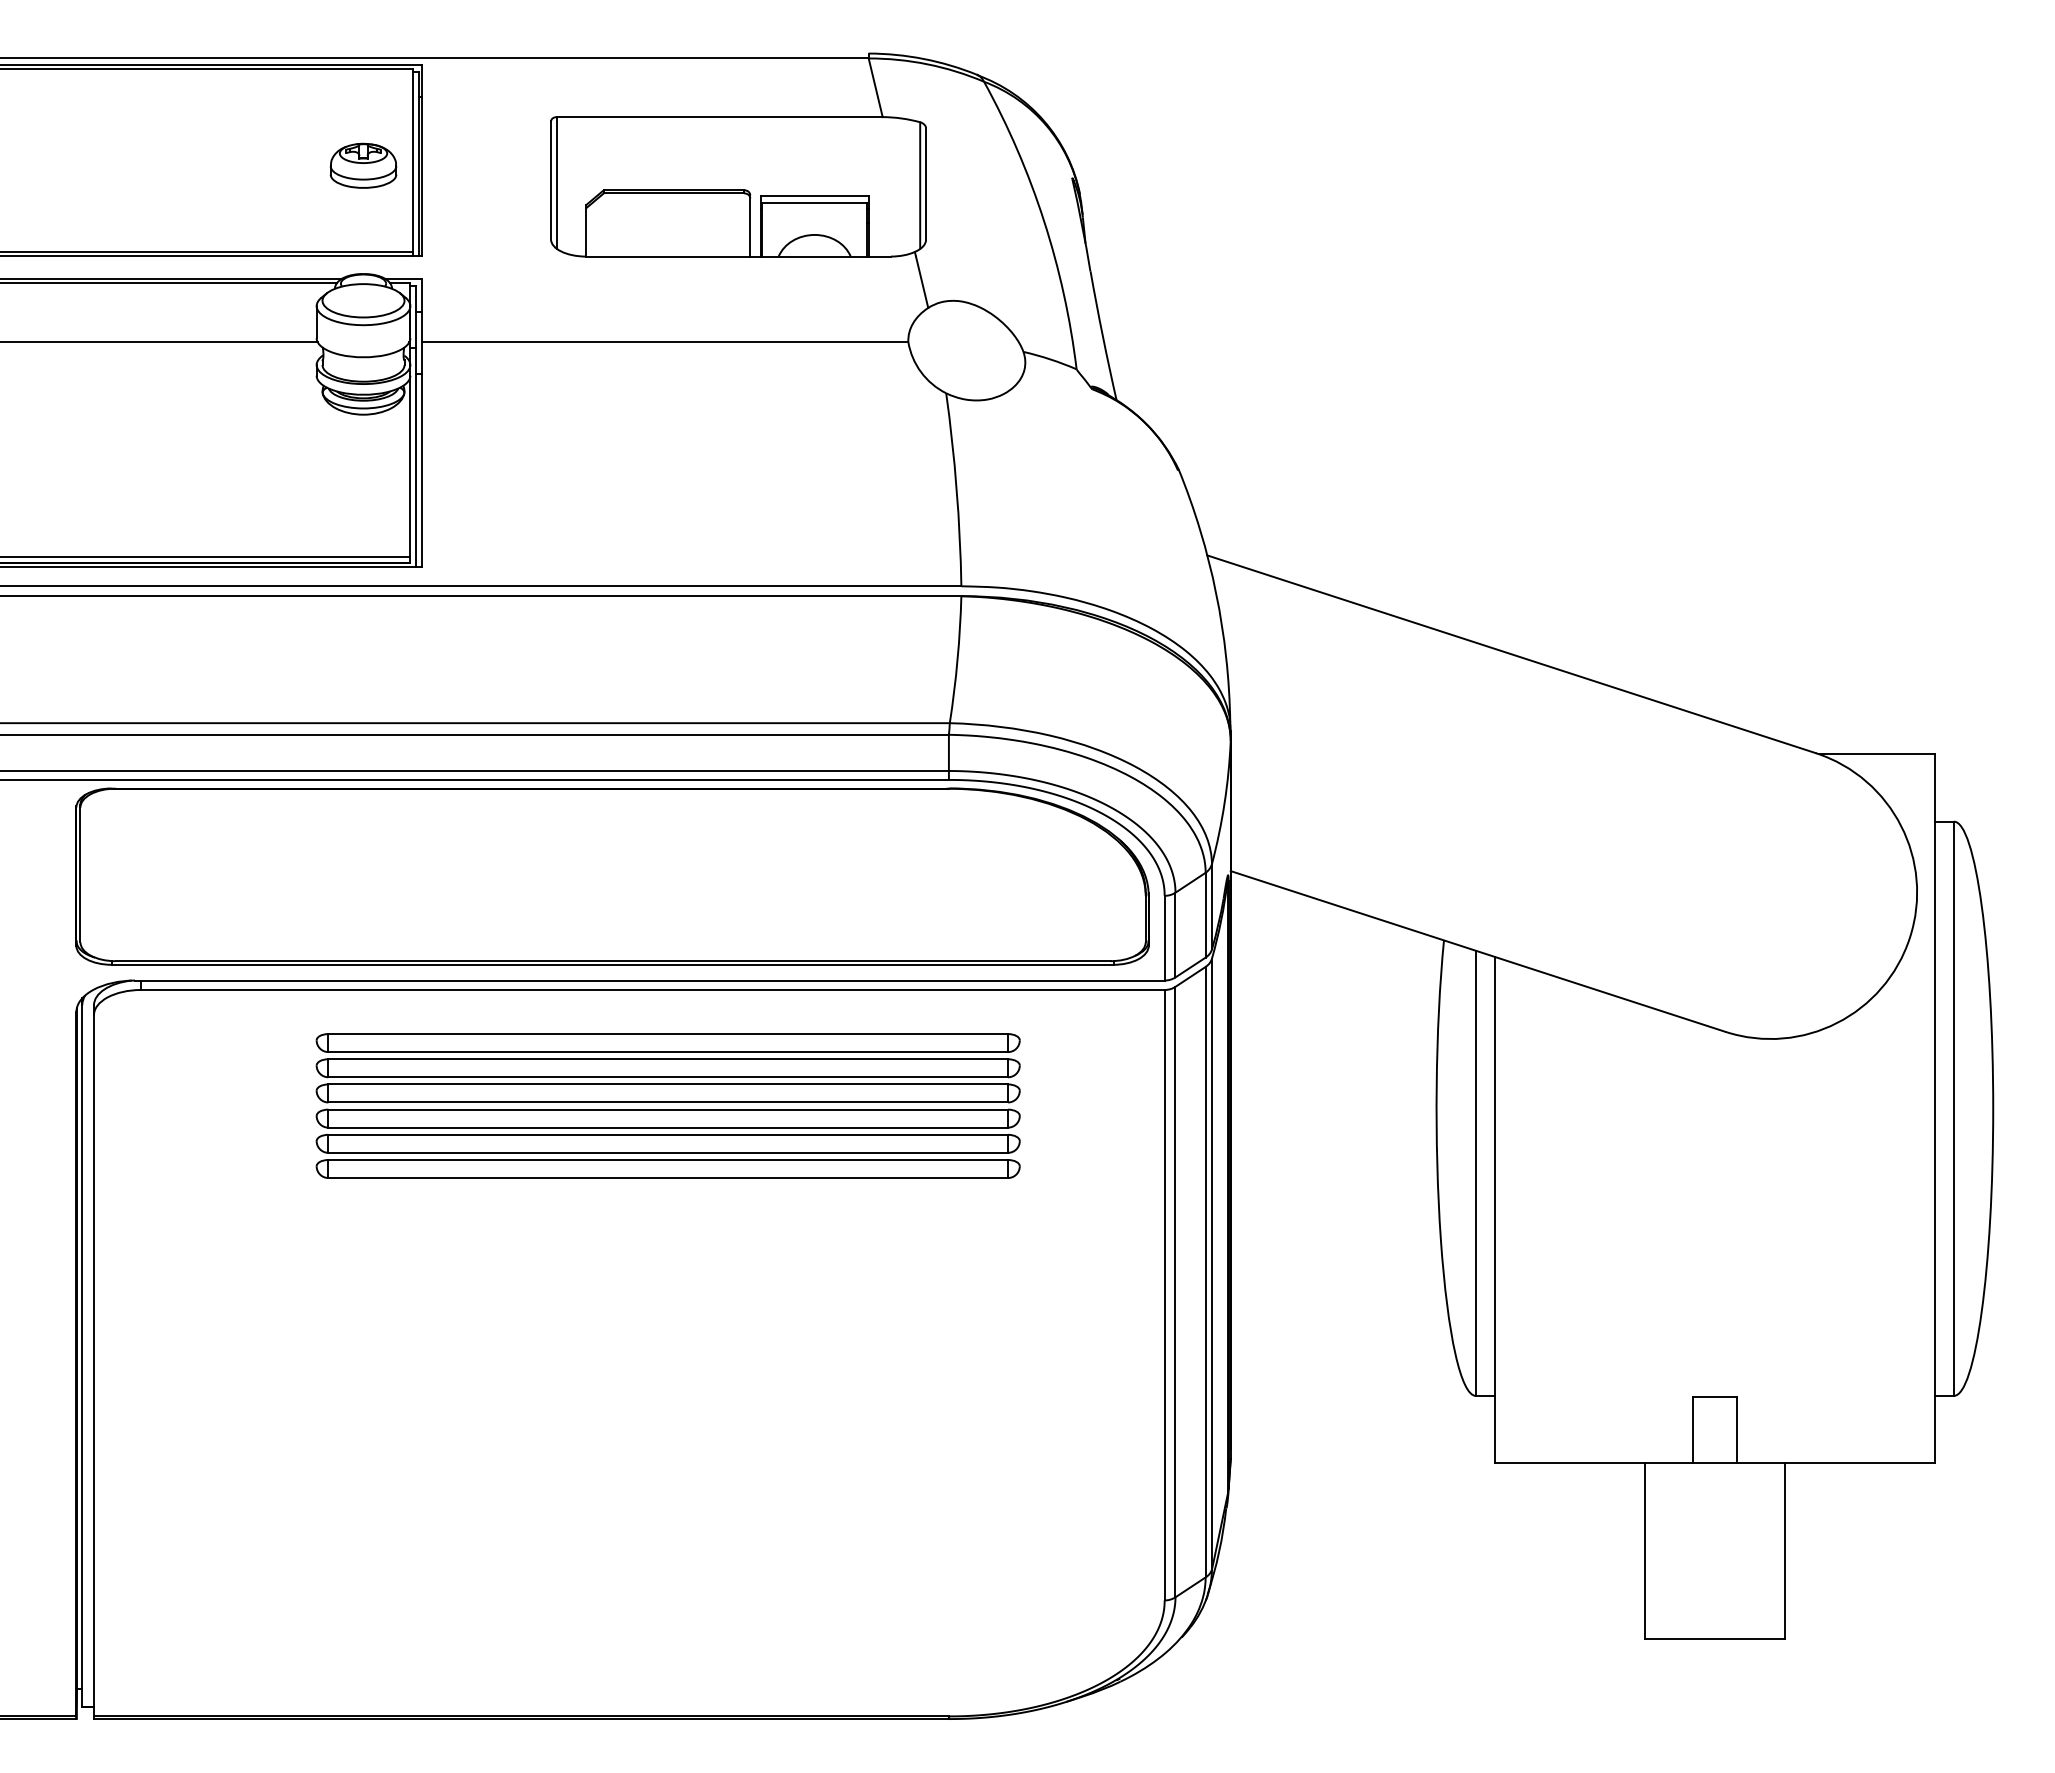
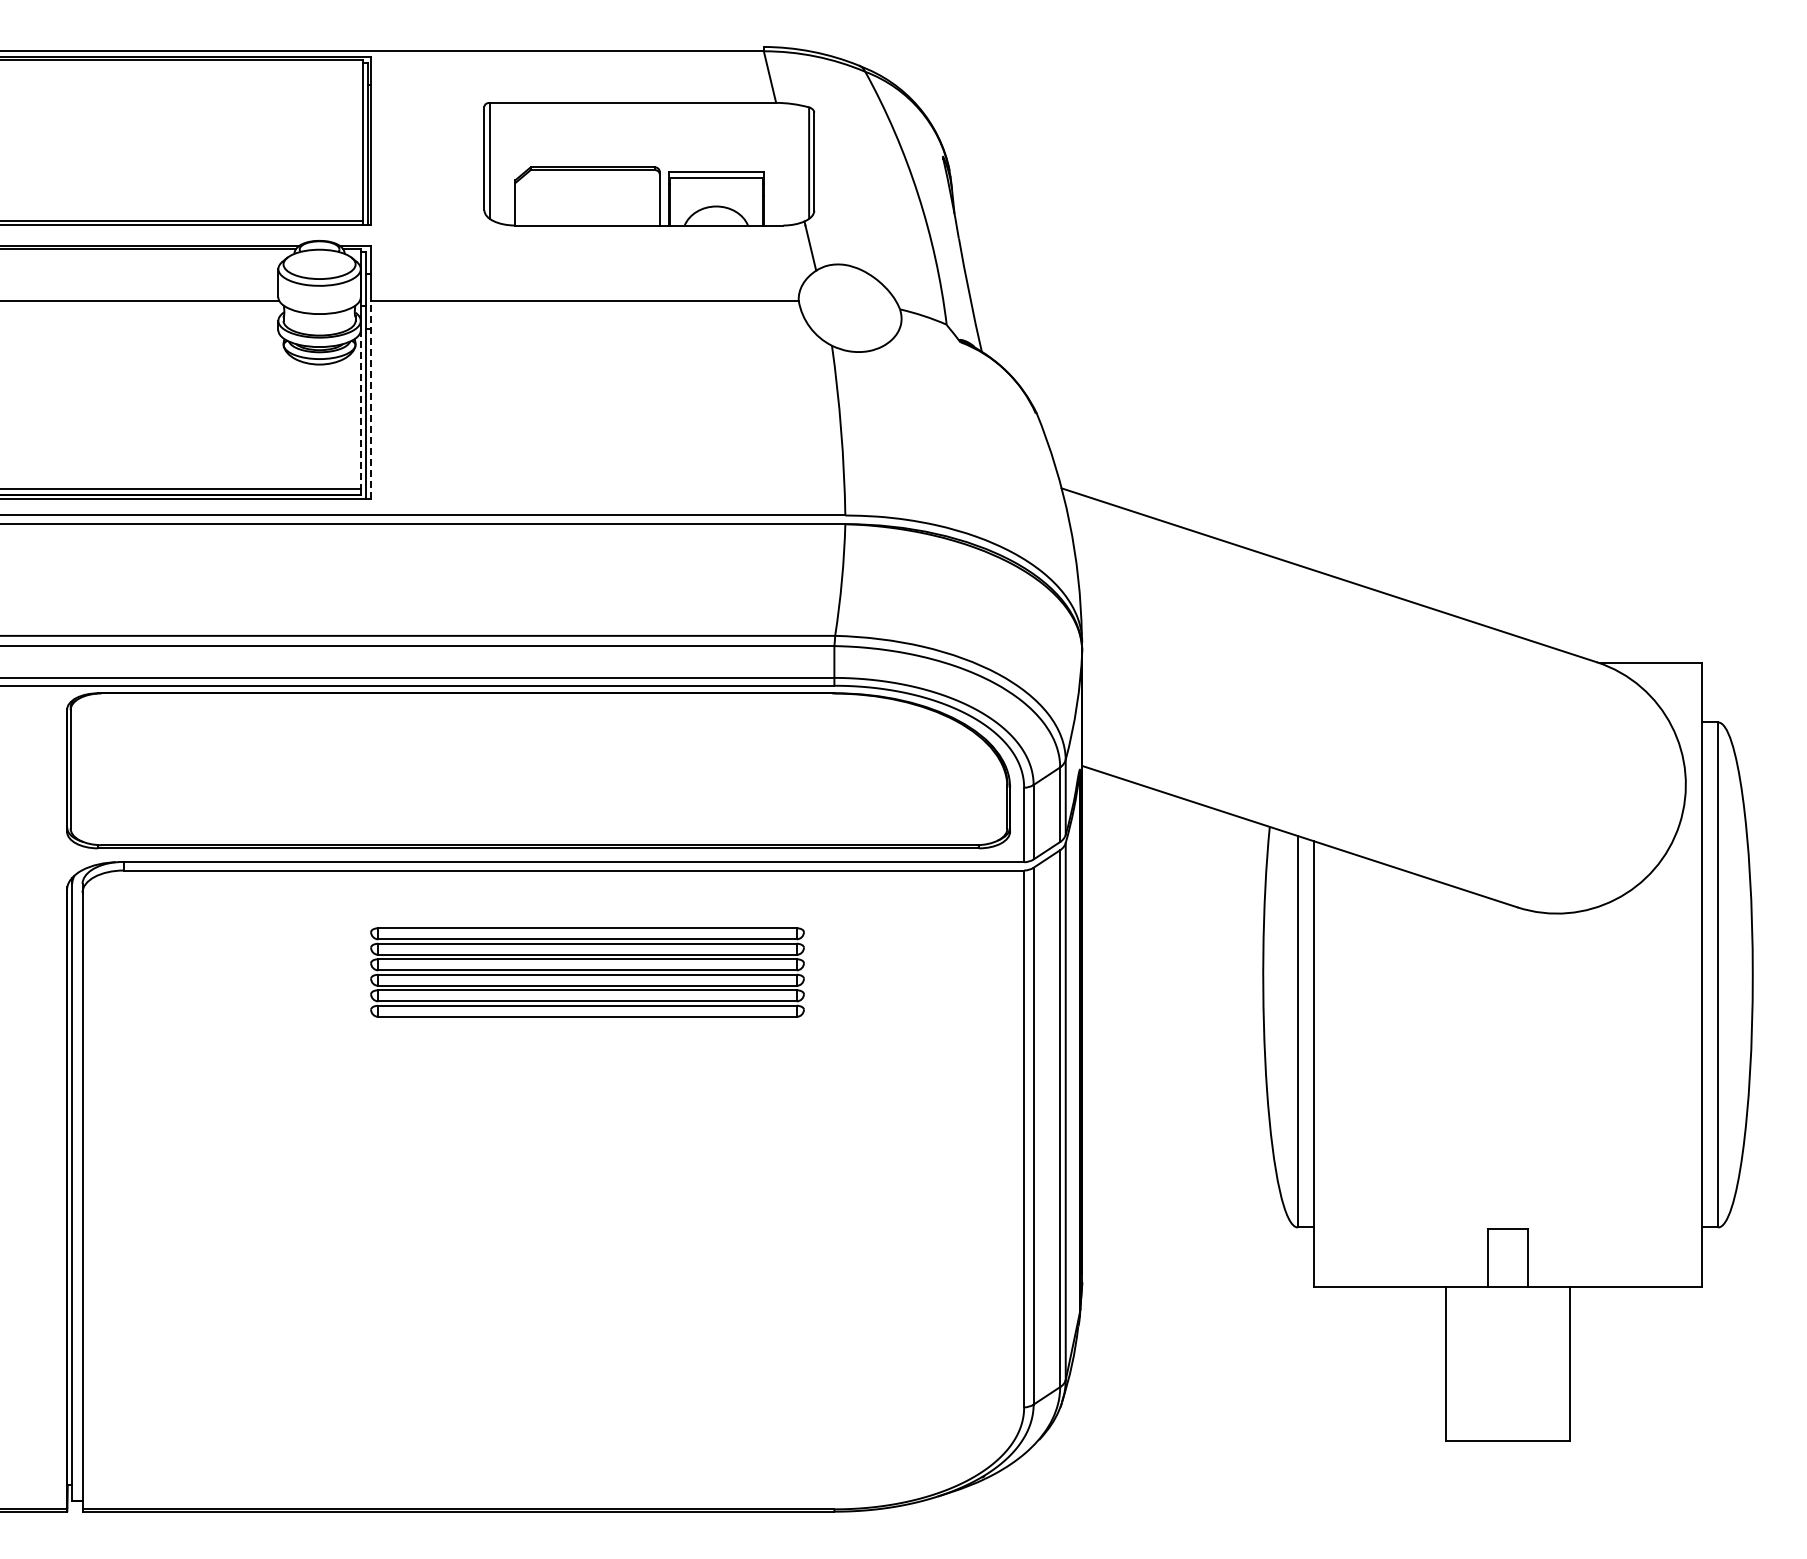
part: (363, 165) -> (319, 145), removed
line: (422, 454) -> (371, 399), solid -> dashed
line: (410, 465) -> (360, 409), solid -> dashed
part: (668, 1105) -> (587, 972), size x0.7

